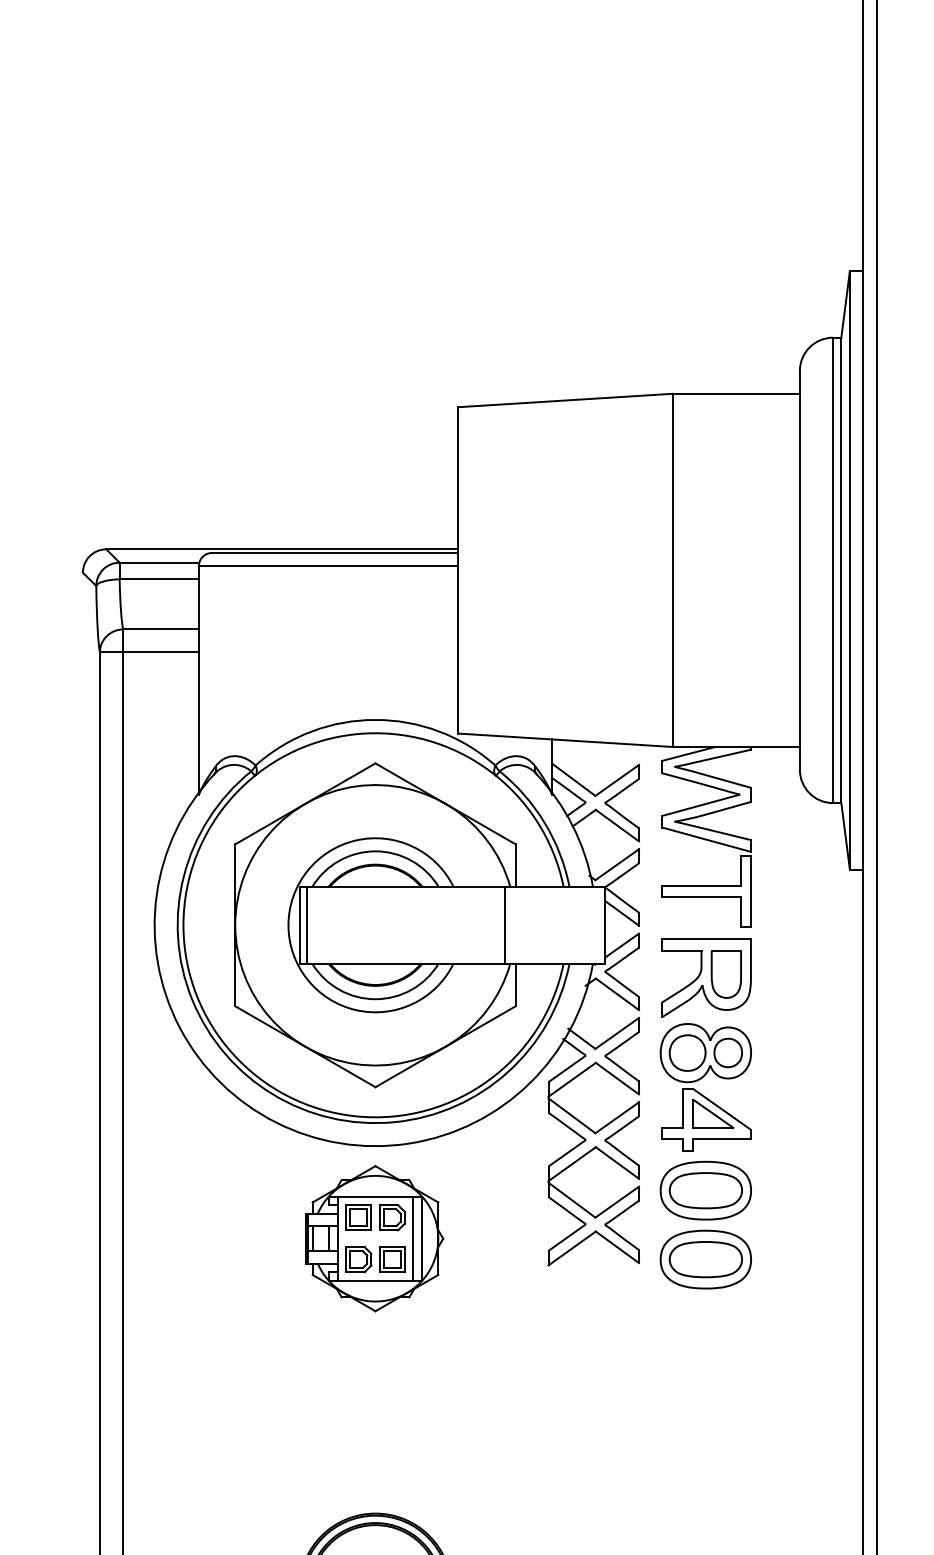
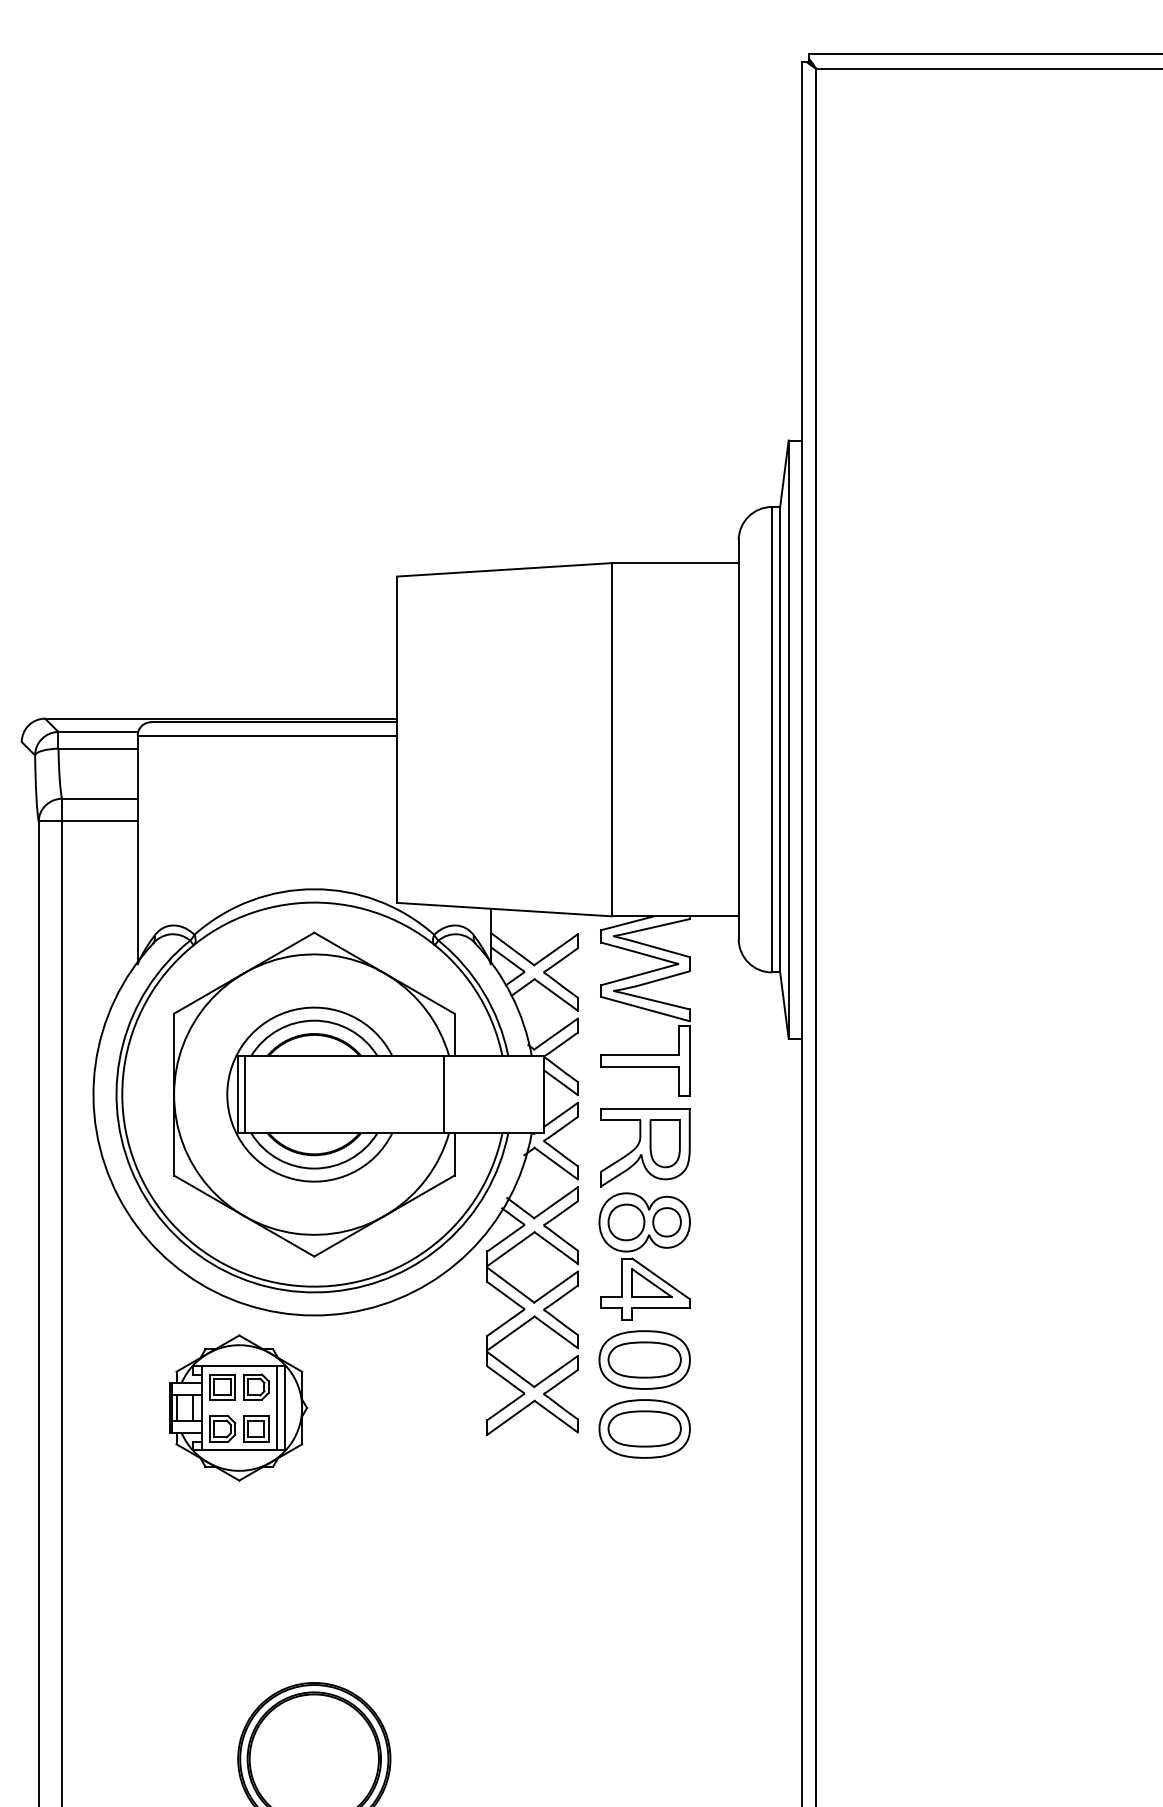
part: (374, 1238) -> (238, 1407), moved

